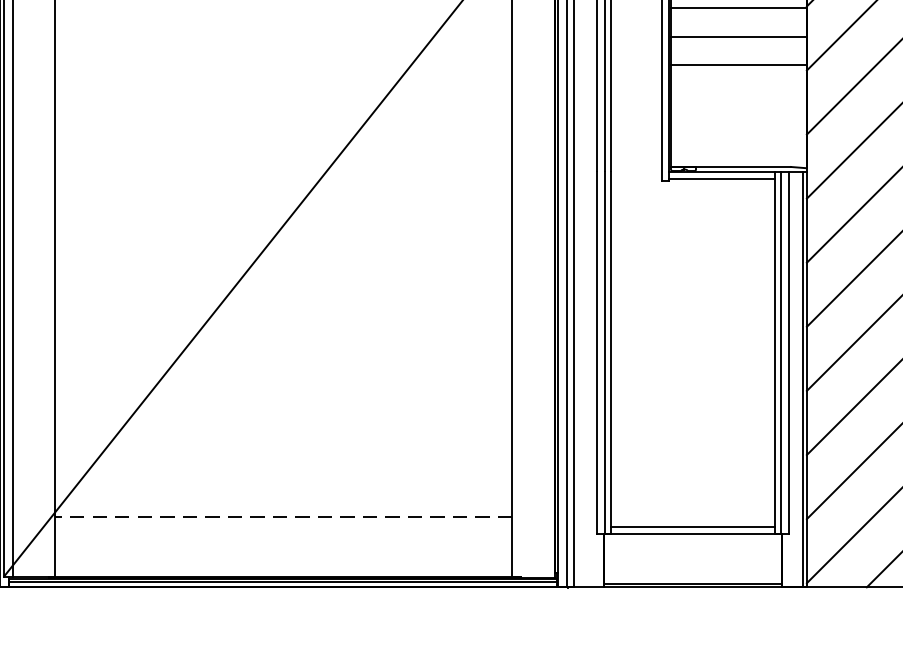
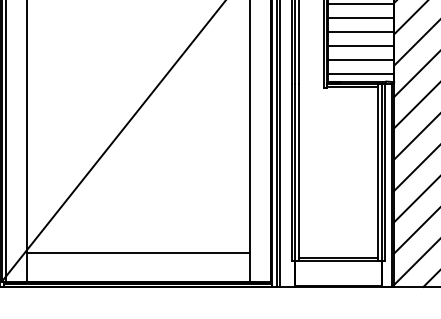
line: (738, 93) -> (360, 45), added
line: (738, 121) -> (360, 59), added
line: (738, 150) -> (360, 73), added
line: (283, 516) -> (138, 252), dashed -> solid

